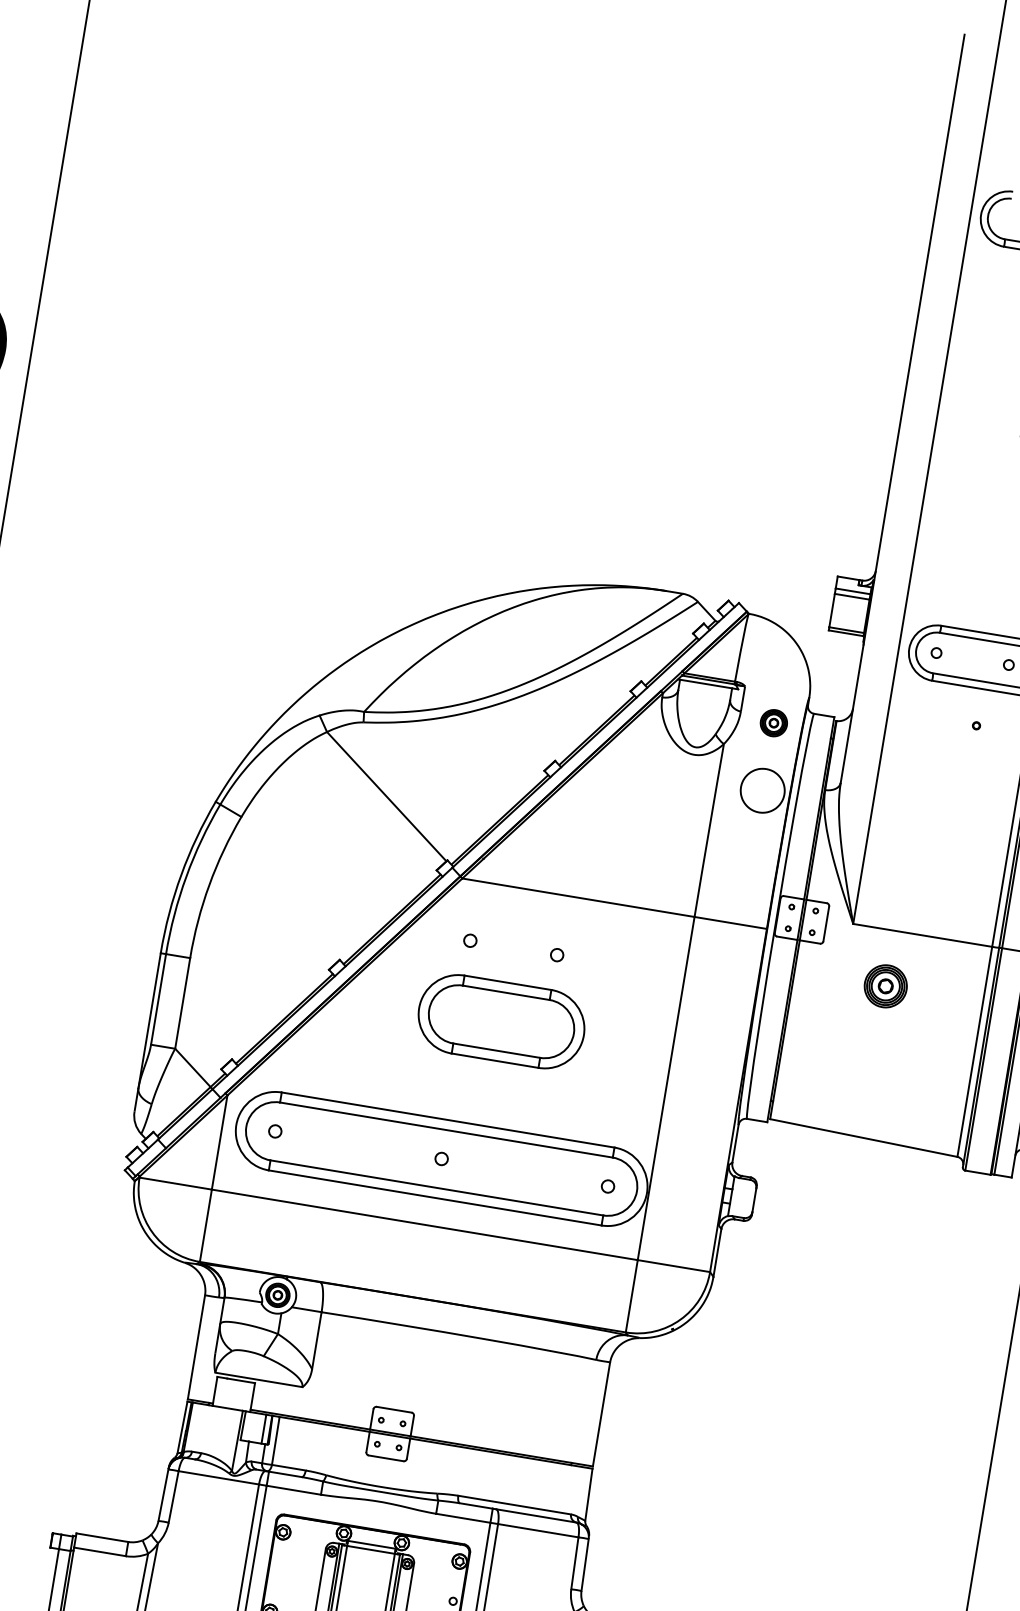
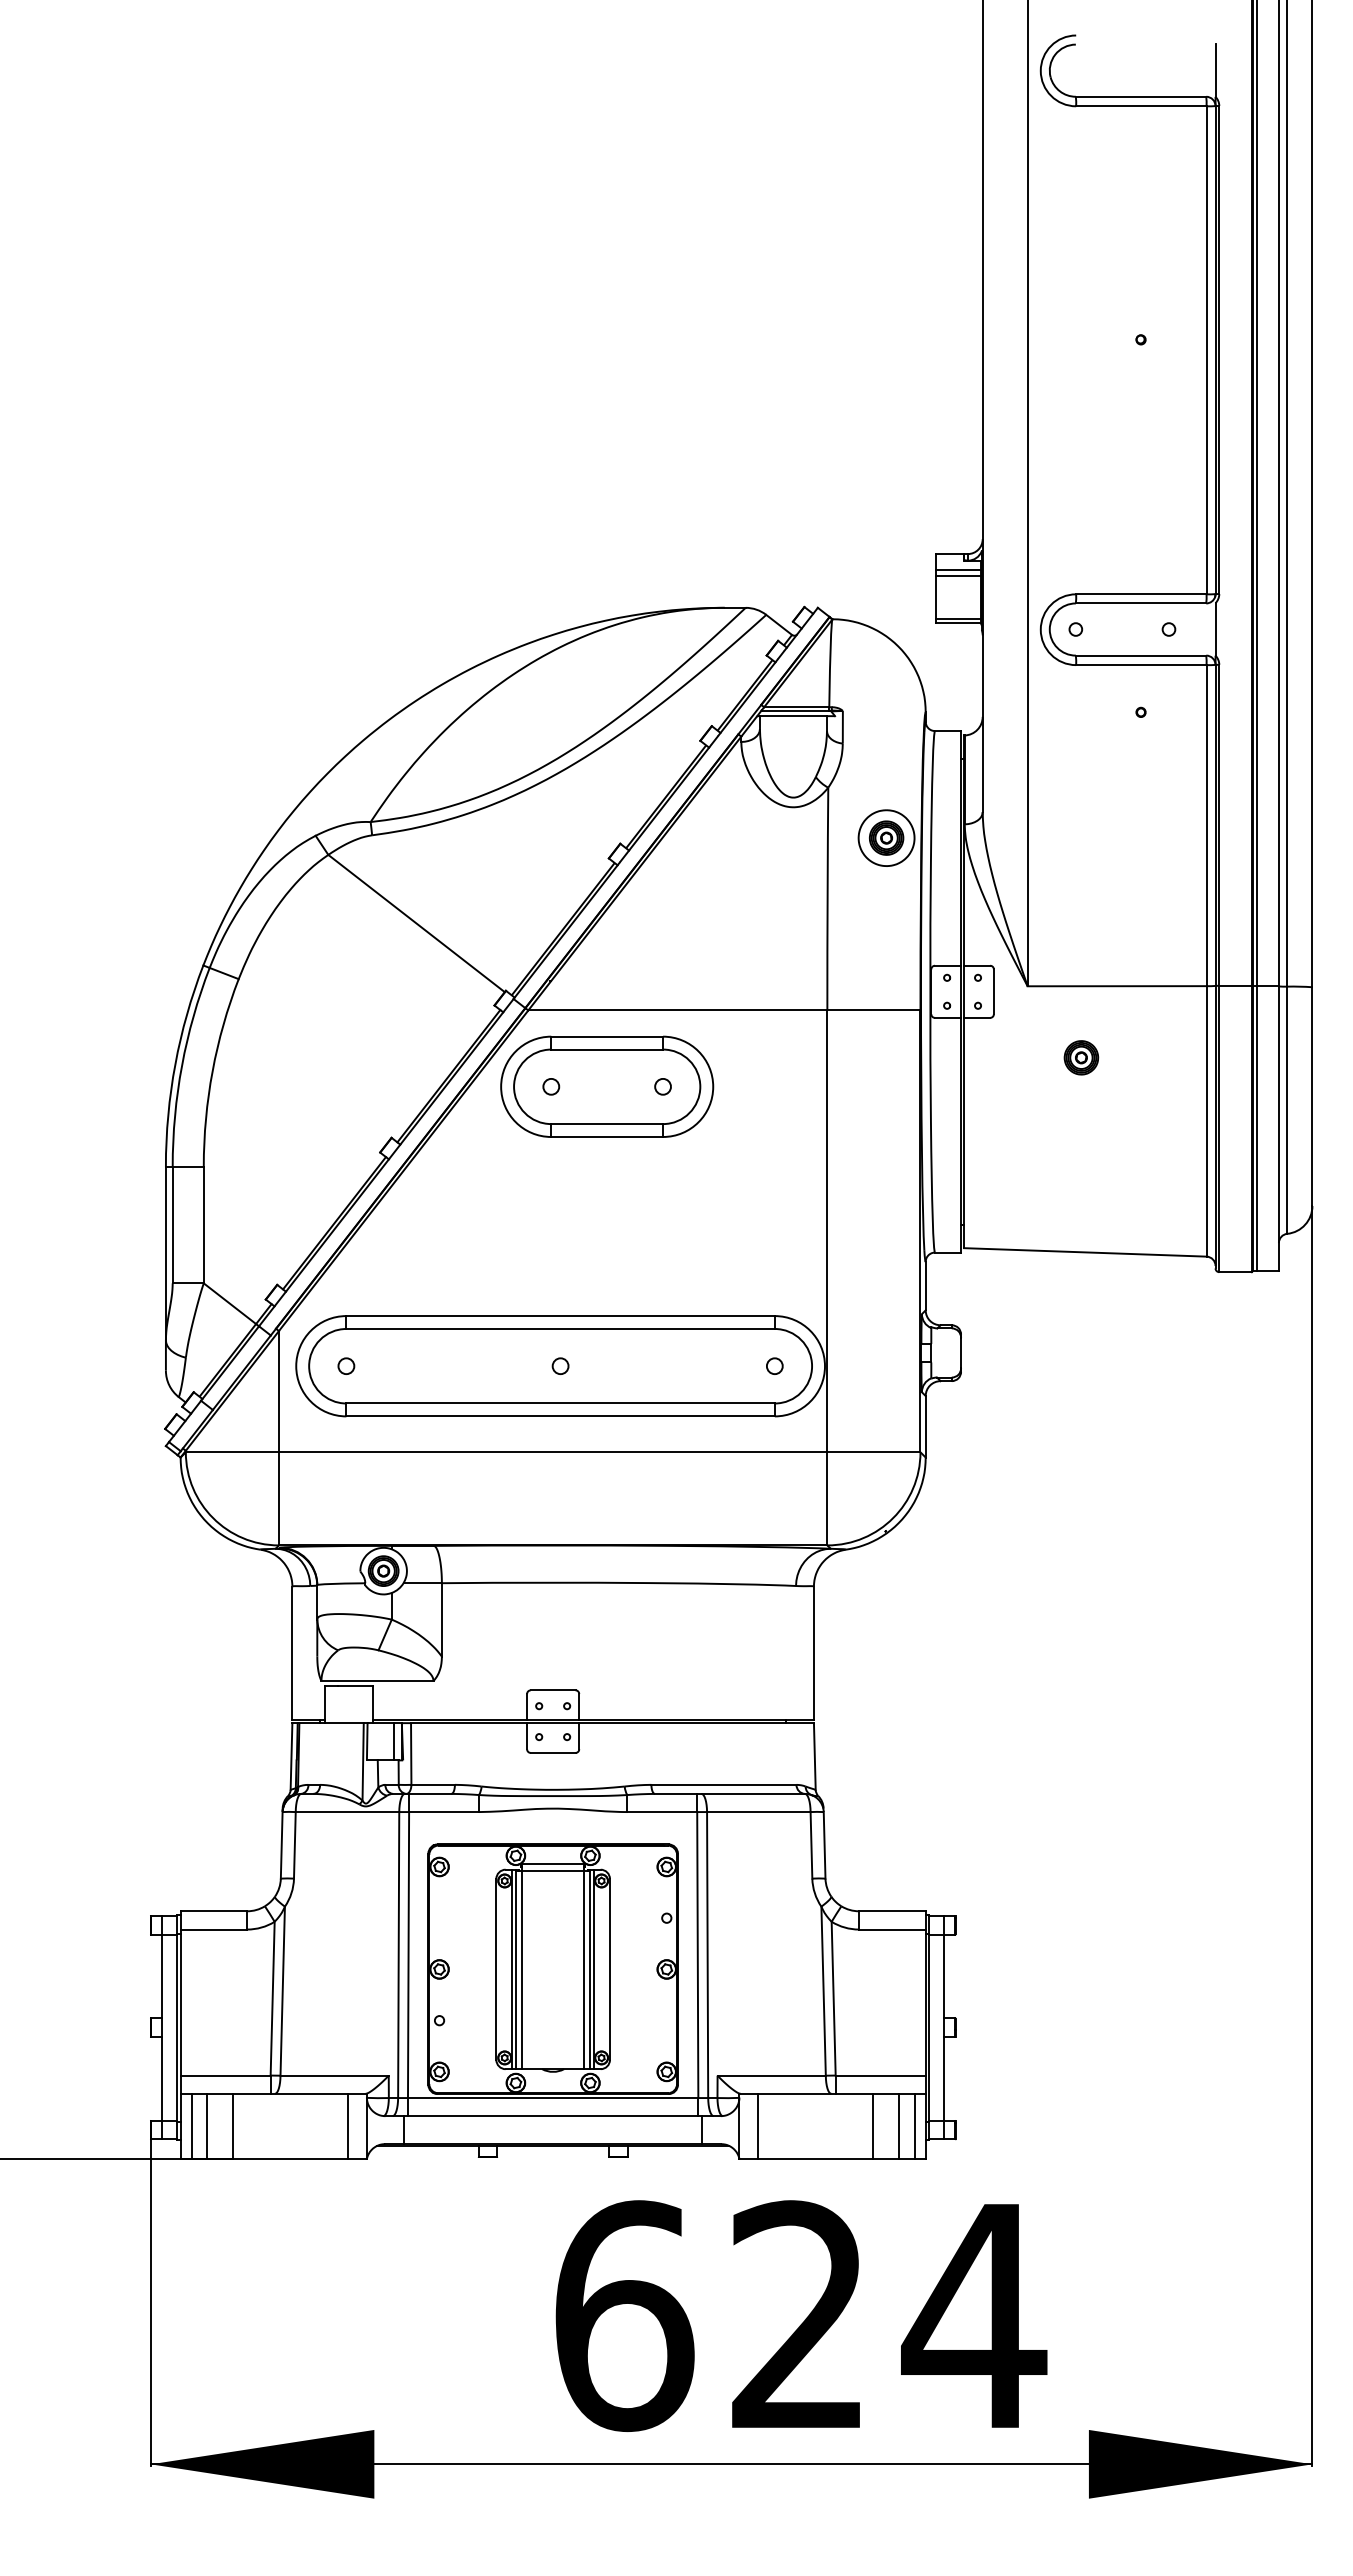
part: (773, 722) -> (886, 837), moved
part: (885, 986) -> (1081, 1057), size x0.62
part: (501, 1021) -> (607, 1086), moved

